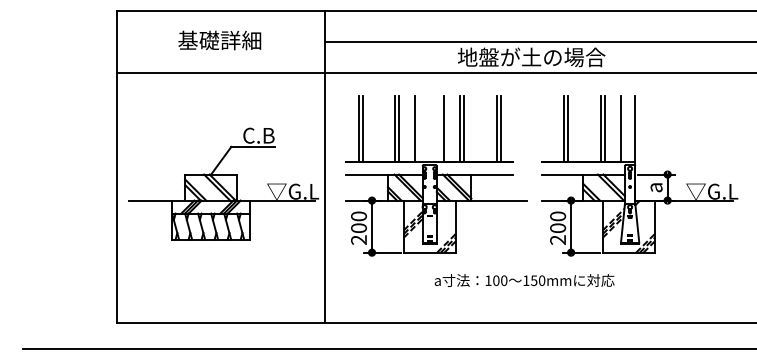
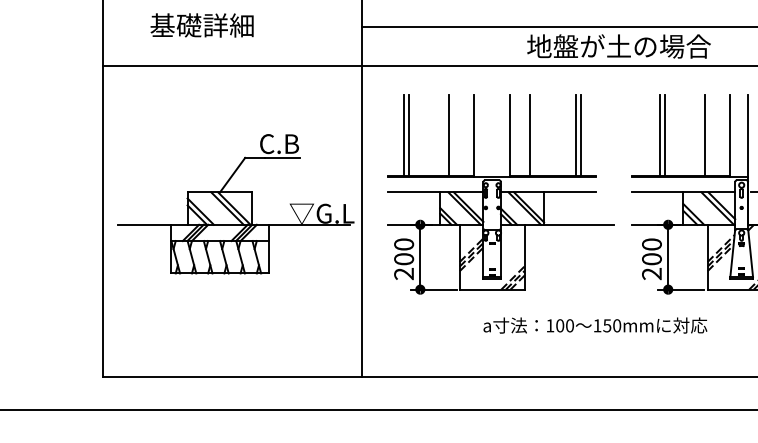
text: (219, 40) -> (201, 25), moved
line: (399, 128) -> (454, 135), removed
line: (464, 128) -> (535, 135), removed
line: (604, 128) -> (709, 135), removed
text: (524, 280) -> (595, 325), moved

